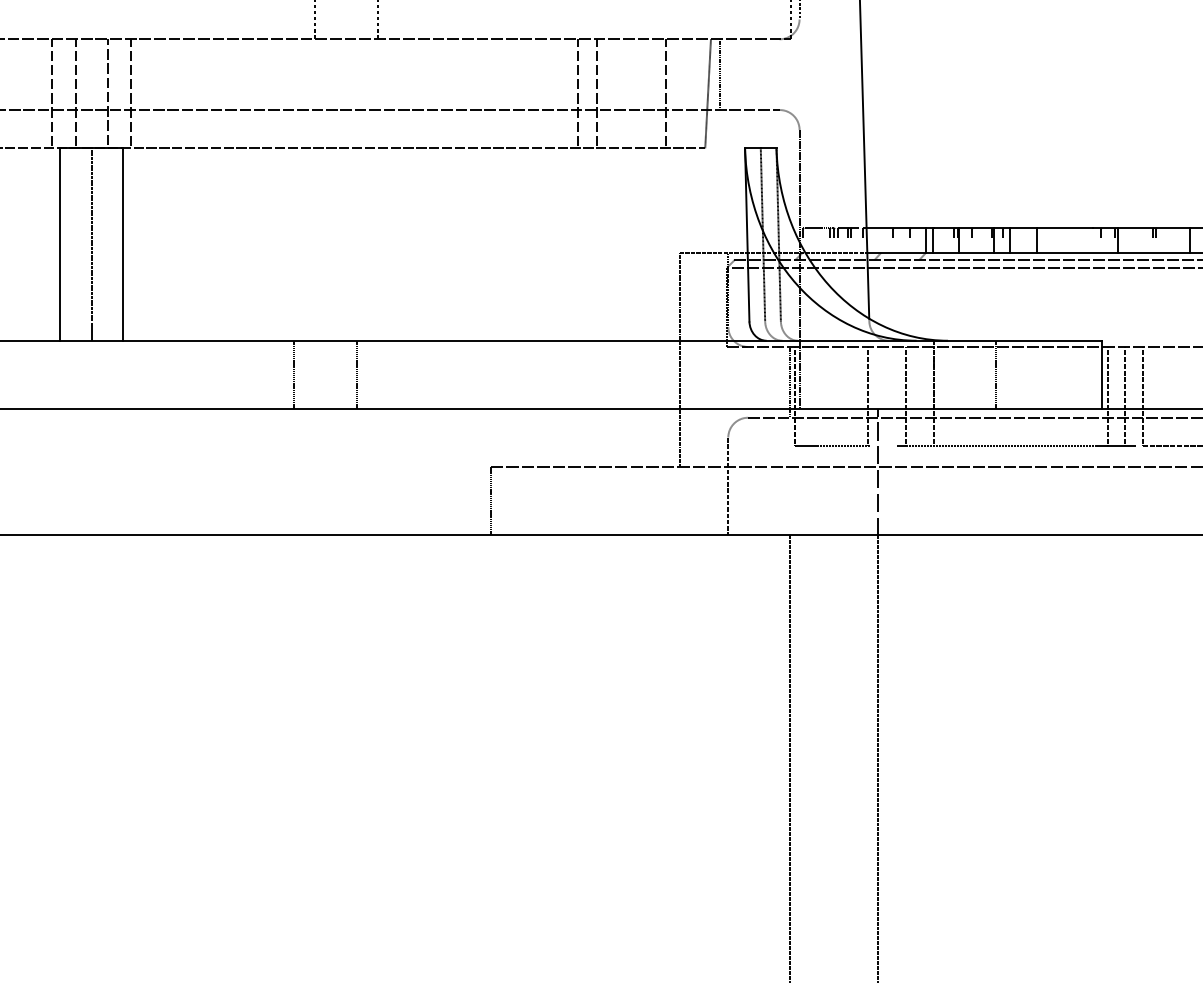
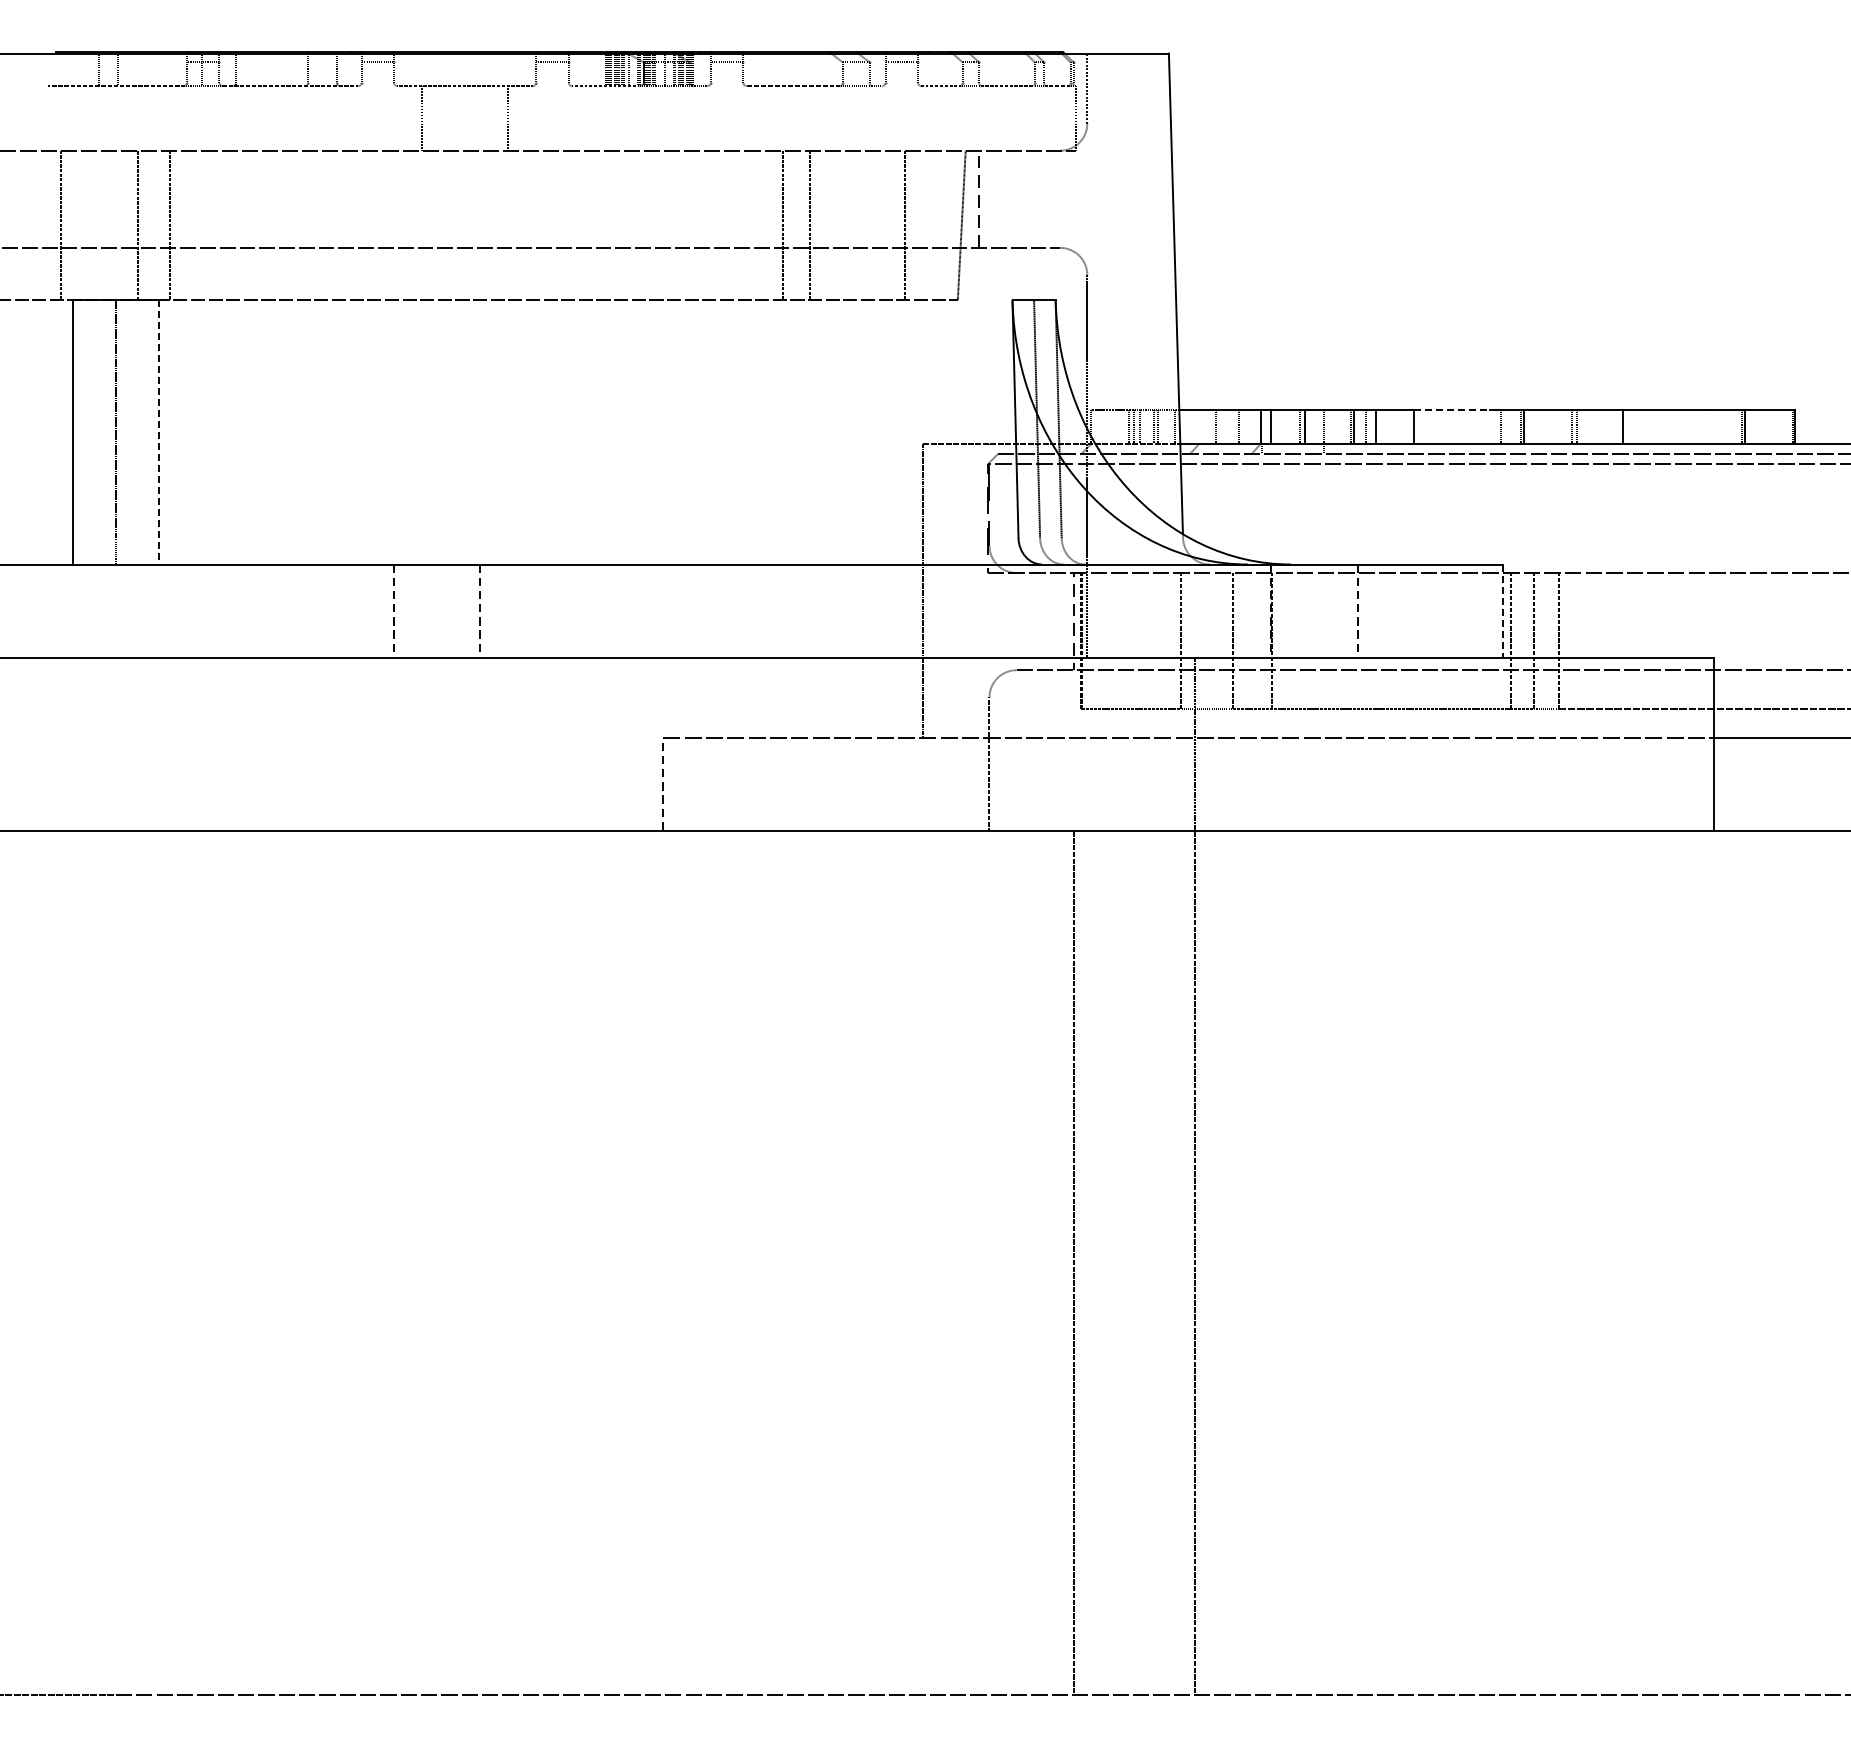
line: (75, 93) -> (93, 225), removed
line: (1065, 227) -> (1452, 409), solid -> dashed
line: (123, 245) -> (159, 433), solid -> dashed
line: (1102, 374) -> (1502, 611), solid -> dashed

